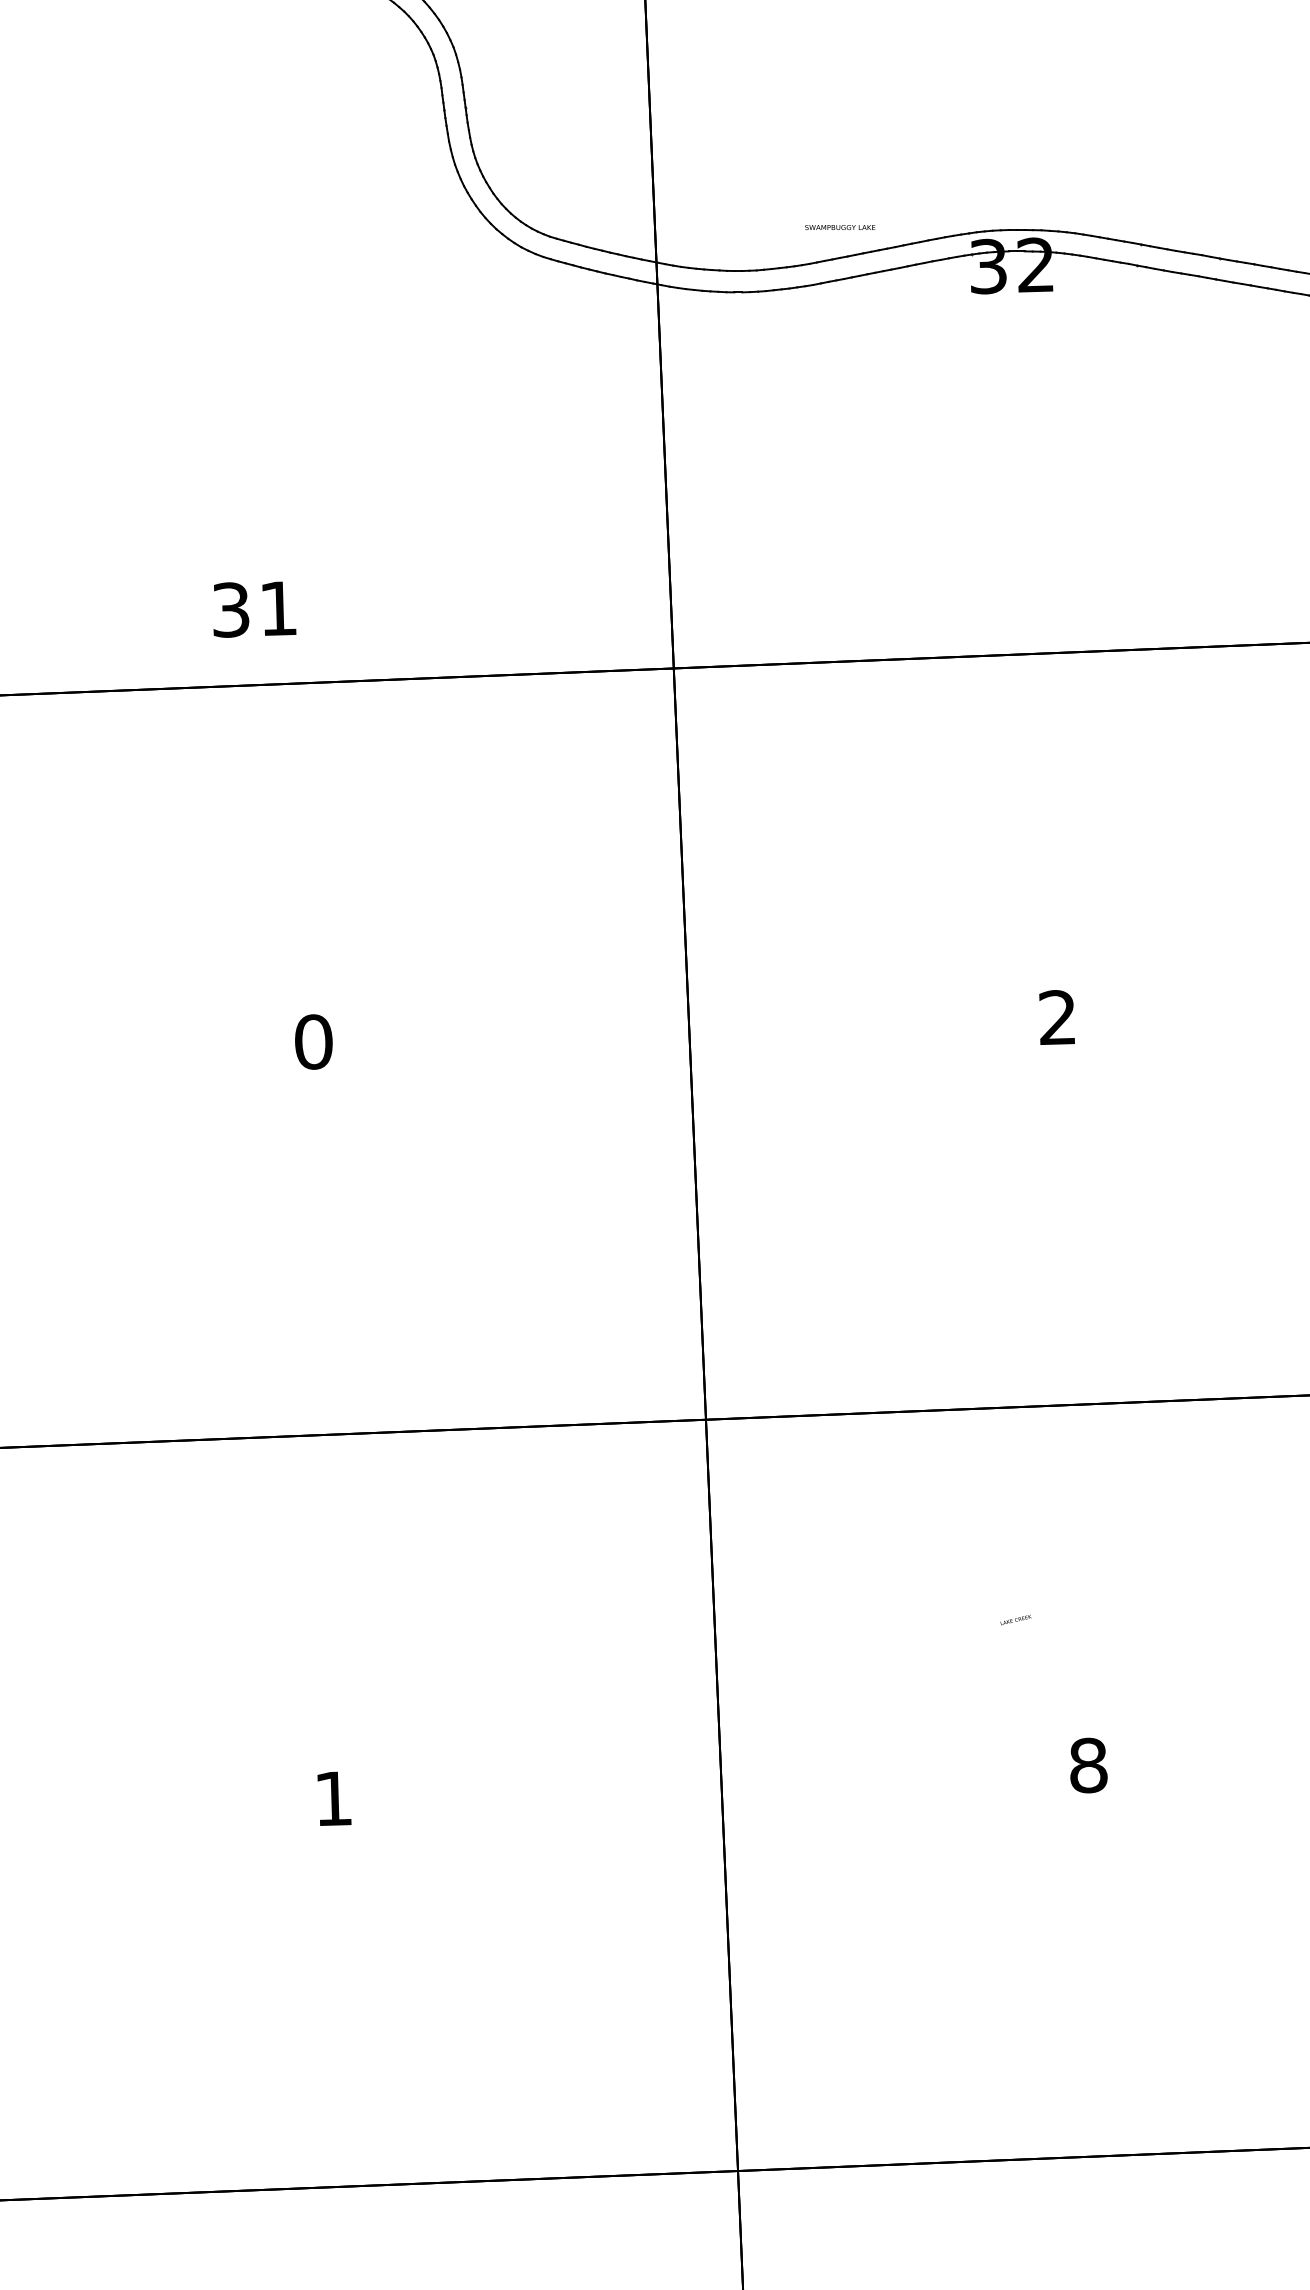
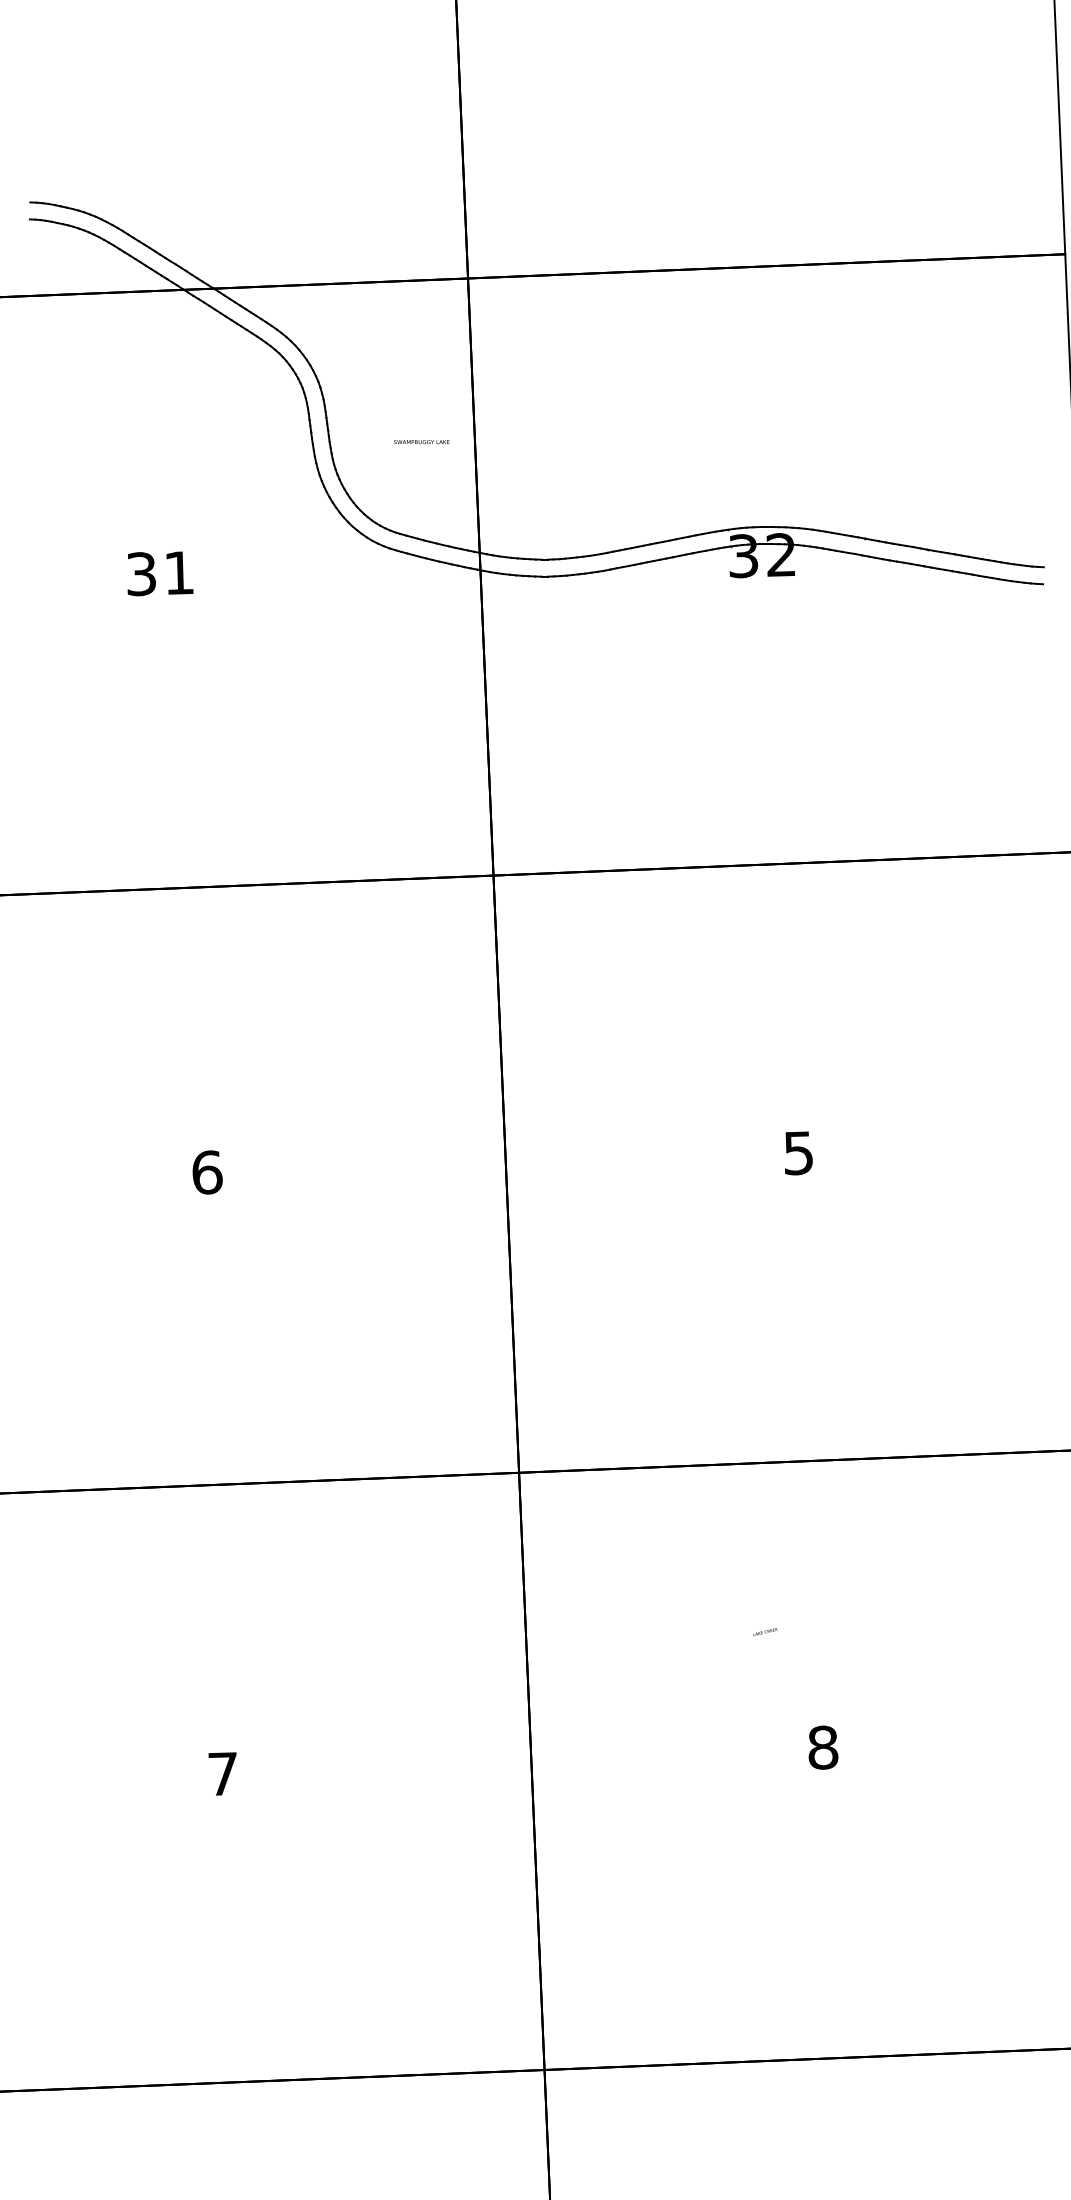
text: (839, 228) -> (421, 442), moved
text: (254, 609) -> (160, 573), moved
text: (1057, 1018) -> (798, 1153), 2 -> 5
text: (314, 1041) -> (207, 1172), 0 -> 6
text: (332, 1798) -> (222, 1773), 1 -> 7

